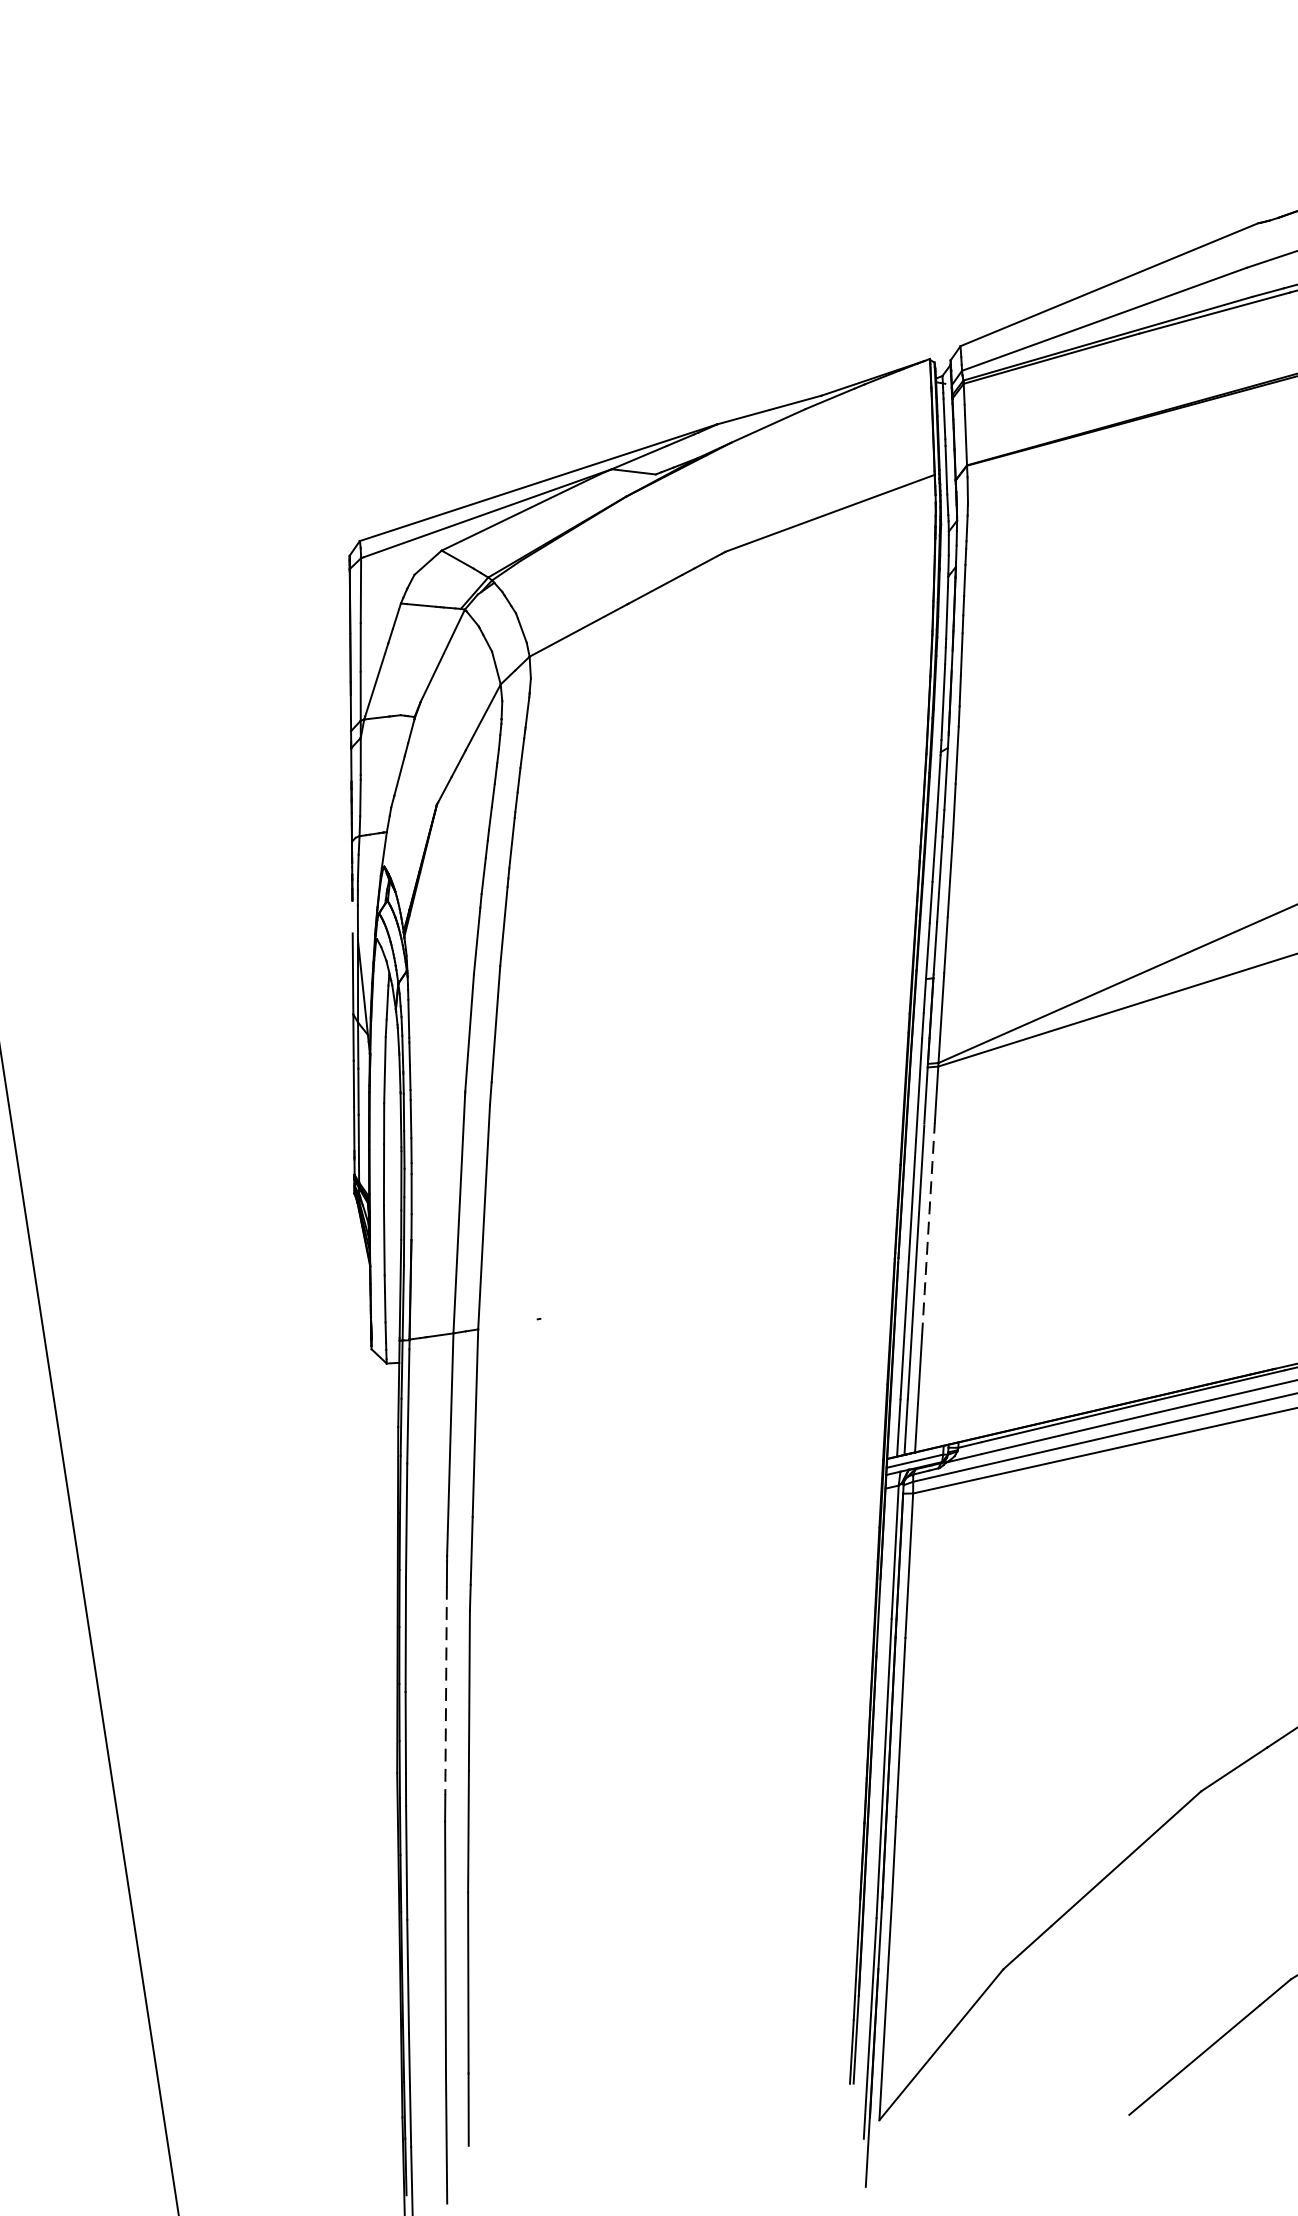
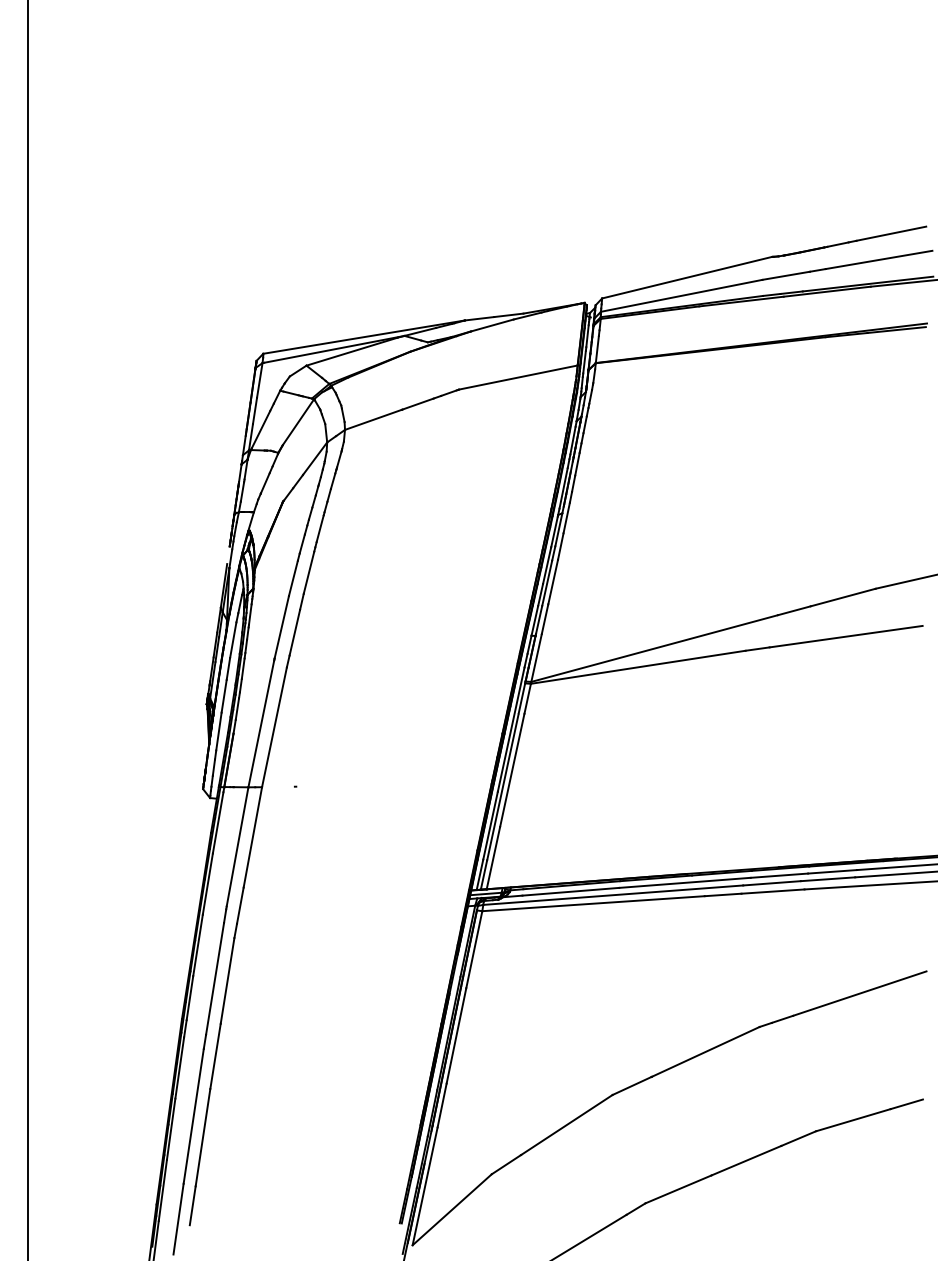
line: (928, 1229) -> (512, 770), dashed -> solid
line: (446, 1690) -> (215, 978), dashed -> solid

